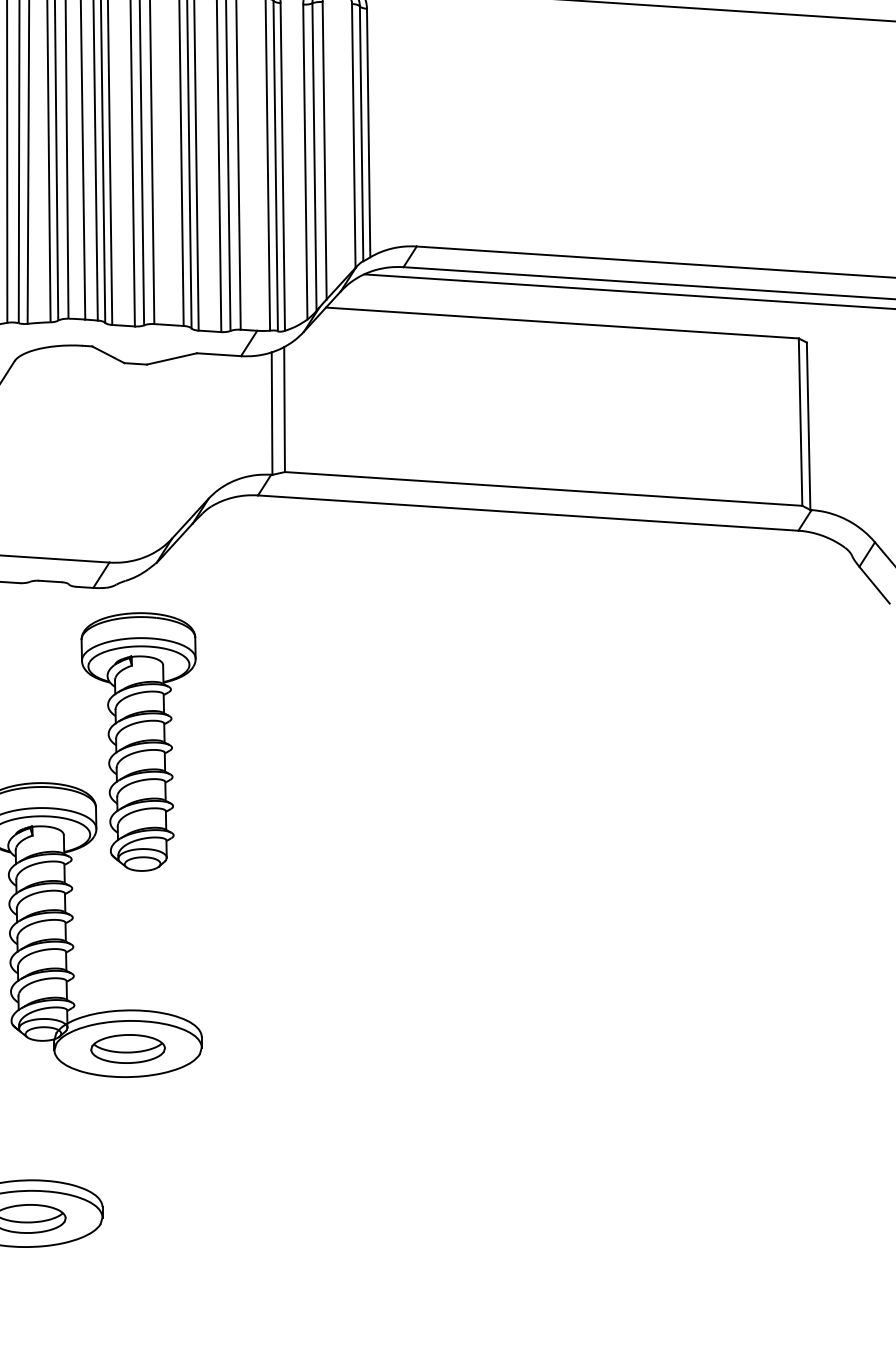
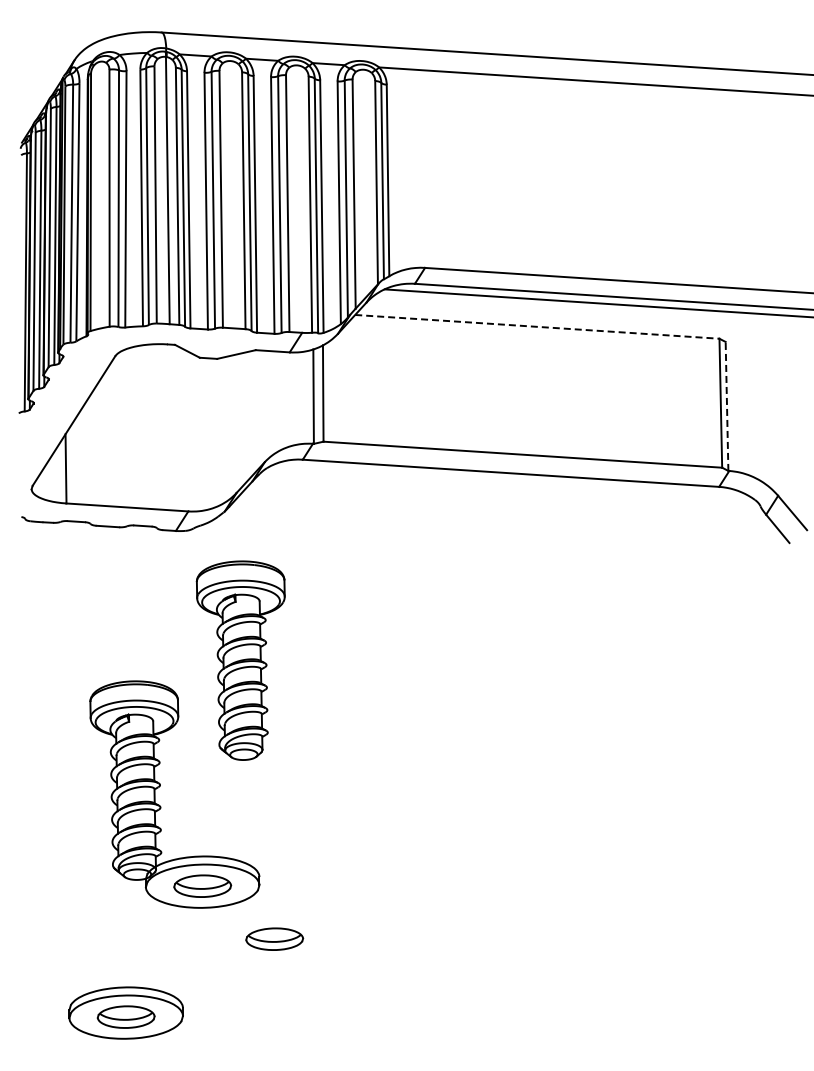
line: (562, 322) -> (537, 326), solid -> dashed
line: (809, 426) -> (727, 406), solid -> dashed
part: (138, 741) -> (240, 660), moved
part: (221, 1116) -> (274, 938), added

